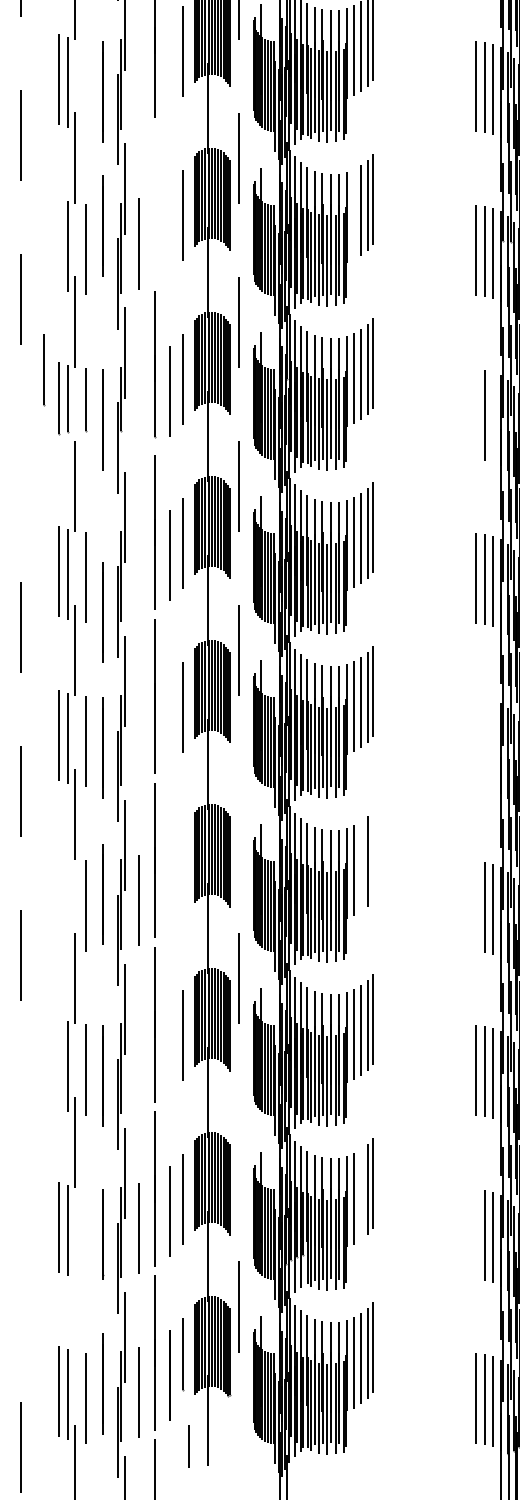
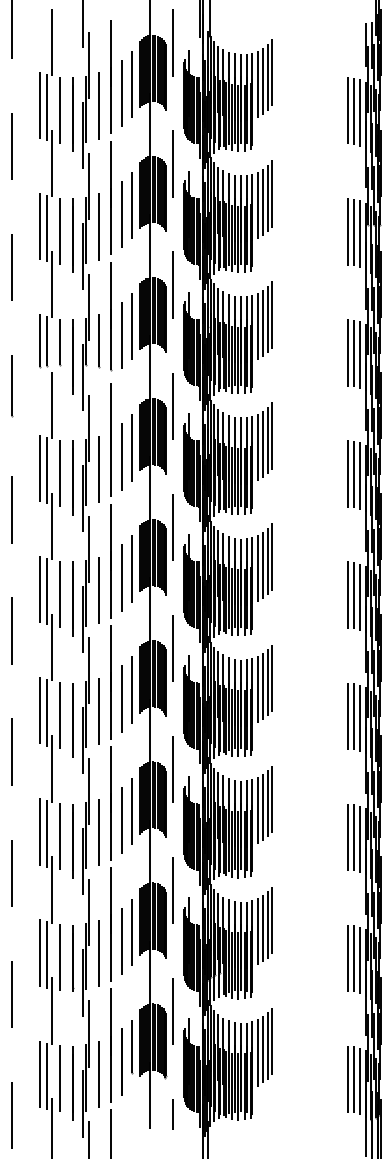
line: (169, 63) -> (121, 93), added
line: (138, 79) -> (98, 105), added
line: (85, 84) -> (59, 109), added
line: (154, 204) -> (110, 197), added
line: (354, 214) -> (258, 205), added
line: (102, 225) -> (72, 235), moved
line: (169, 227) -> (121, 214), added
line: (59, 243) -> (40, 226), added
line: (44, 370) -> (99, 341), moved
line: (476, 414) -> (348, 352), added
line: (493, 416) -> (360, 354), added
line: (21, 460) -> (12, 386), added
line: (138, 571) -> (98, 468), added
line: (102, 611) -> (72, 477), moved
line: (169, 718) -> (121, 577), added
line: (138, 736) -> (98, 590), added
line: (476, 741) -> (348, 594), added
line: (484, 743) -> (354, 595), added
line: (493, 744) -> (360, 596), added
line: (238, 813) -> (172, 647), added
line: (372, 854) -> (271, 677), added
line: (361, 866) -> (263, 686), added
line: (182, 870) -> (131, 689), added
line: (169, 882) -> (121, 698), added
line: (102, 895) -> (72, 720), moved
line: (59, 899) -> (40, 710), added
line: (67, 901) -> (46, 712), added
line: (476, 905) -> (348, 715), added
line: (169, 1048) -> (121, 820), added
line: (59, 1063) -> (40, 831), added
line: (138, 1064) -> (98, 832), added
line: (20, 1119) -> (11, 873), added
line: (238, 1142) -> (172, 890), added
line: (361, 1194) -> (263, 928), added
line: (85, 1233) -> (59, 957), added
line: (476, 1233) -> (348, 957), added
line: (20, 1283) -> (11, 994), added
line: (74, 1305) -> (51, 1010), added
line: (102, 1384) -> (72, 1083), moved
line: (188, 1446) -> (172, 1114), moved

